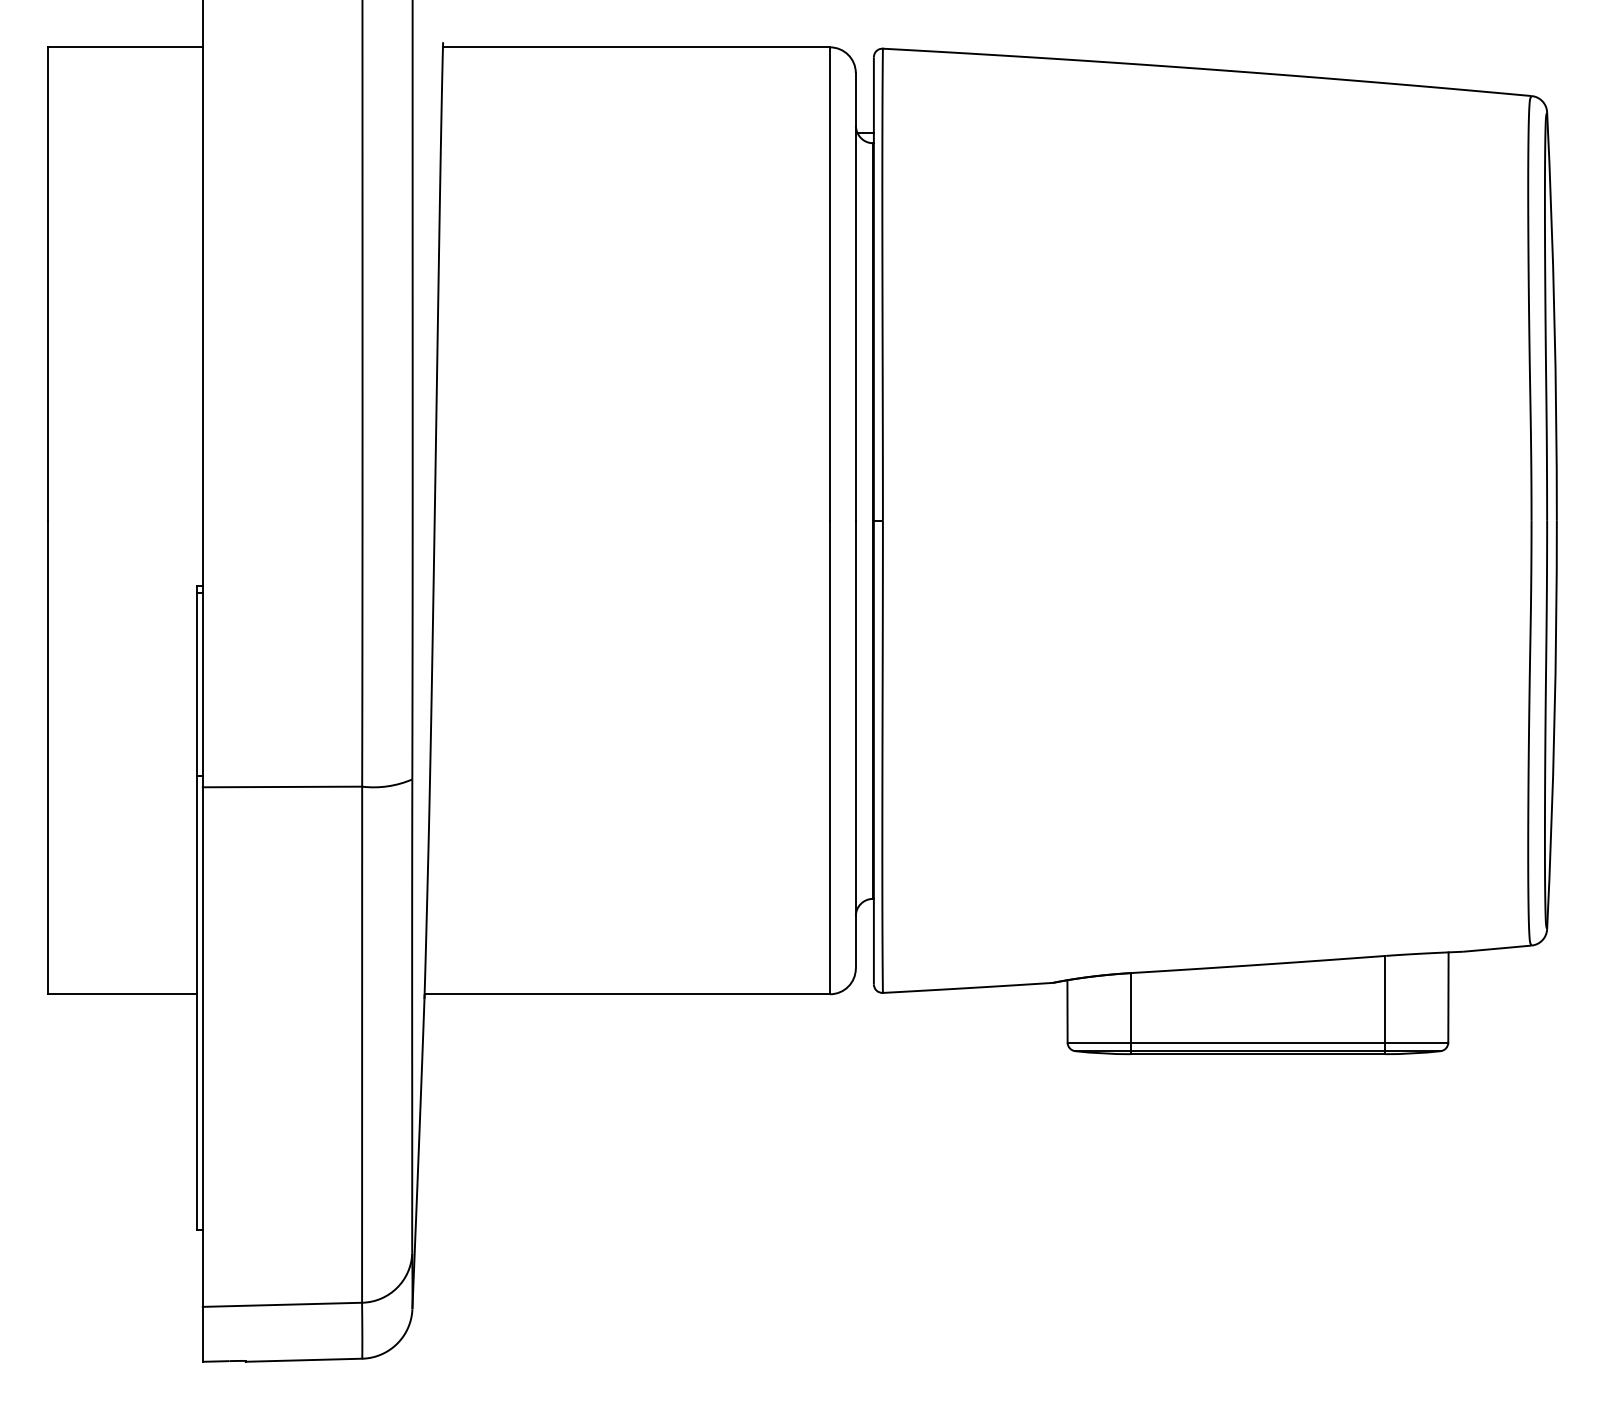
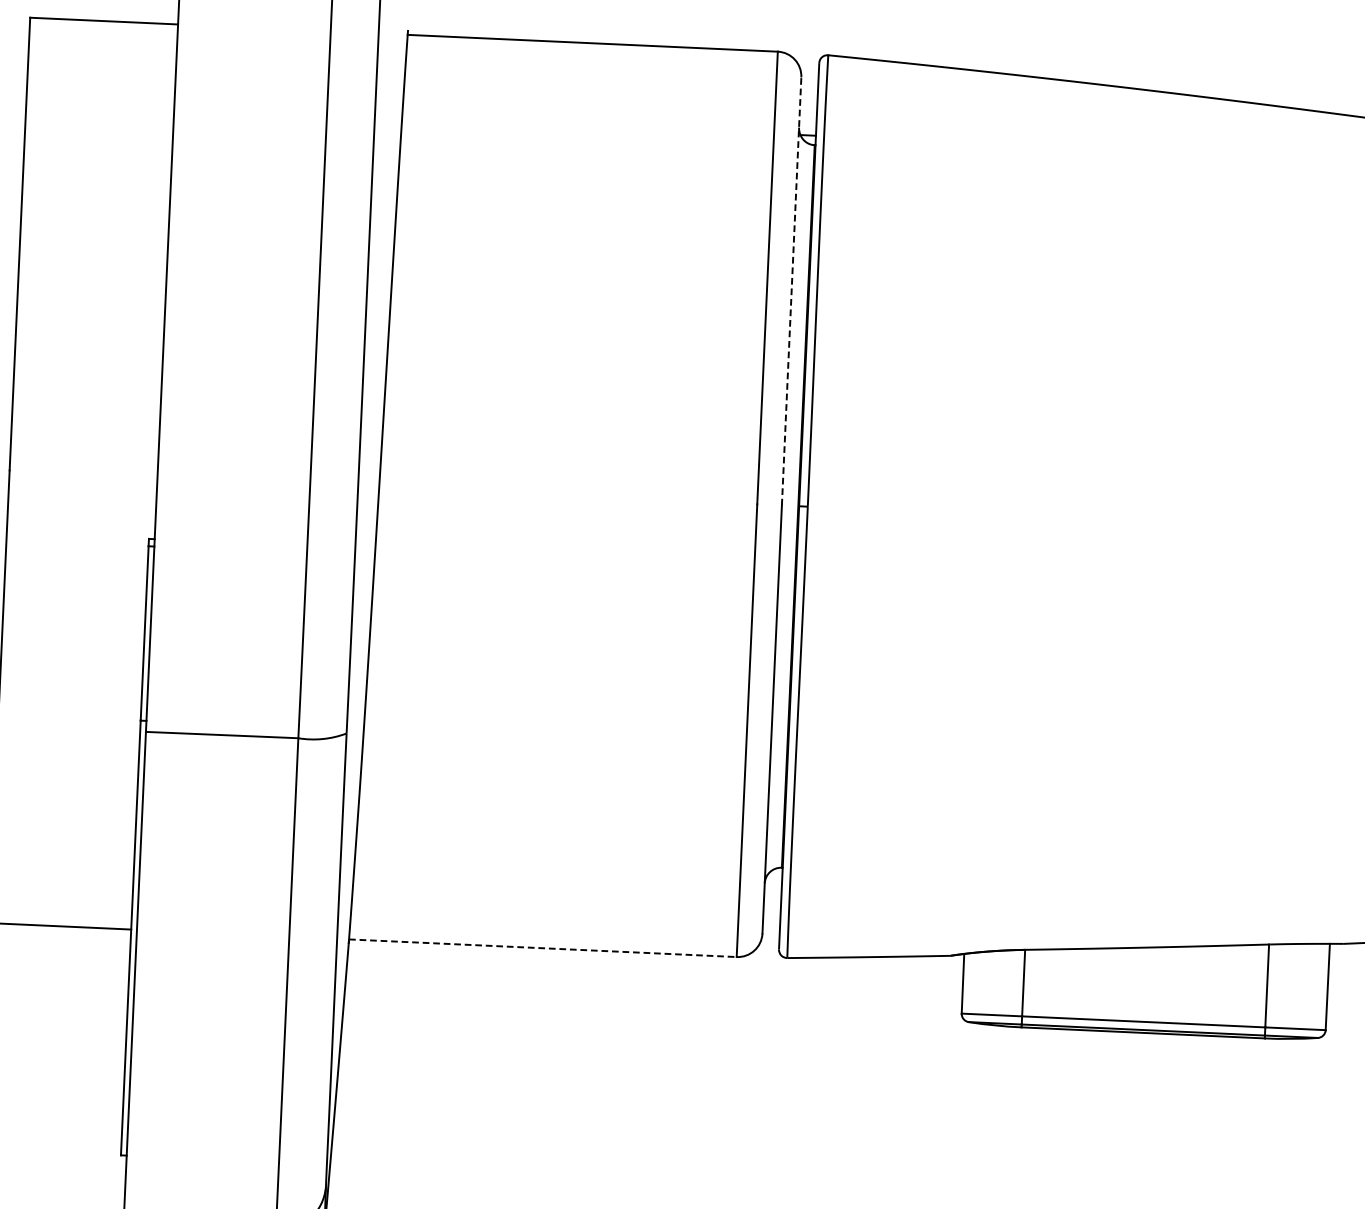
line: (855, 296) -> (791, 291), solid -> dashed
line: (627, 994) -> (543, 948), solid -> dashed

